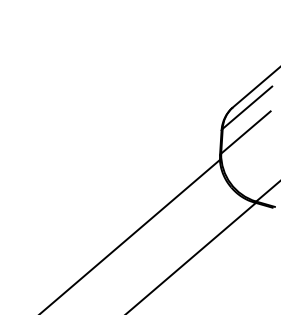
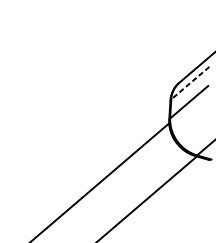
line: (247, 107) -> (190, 83), solid -> dashed

